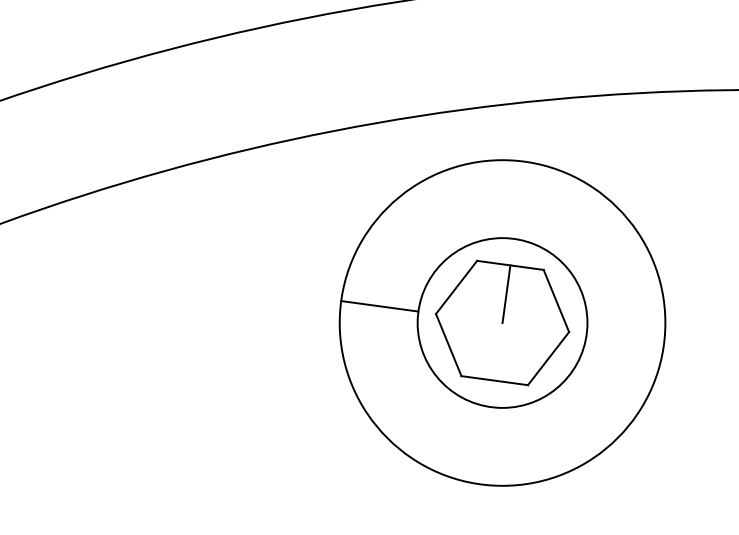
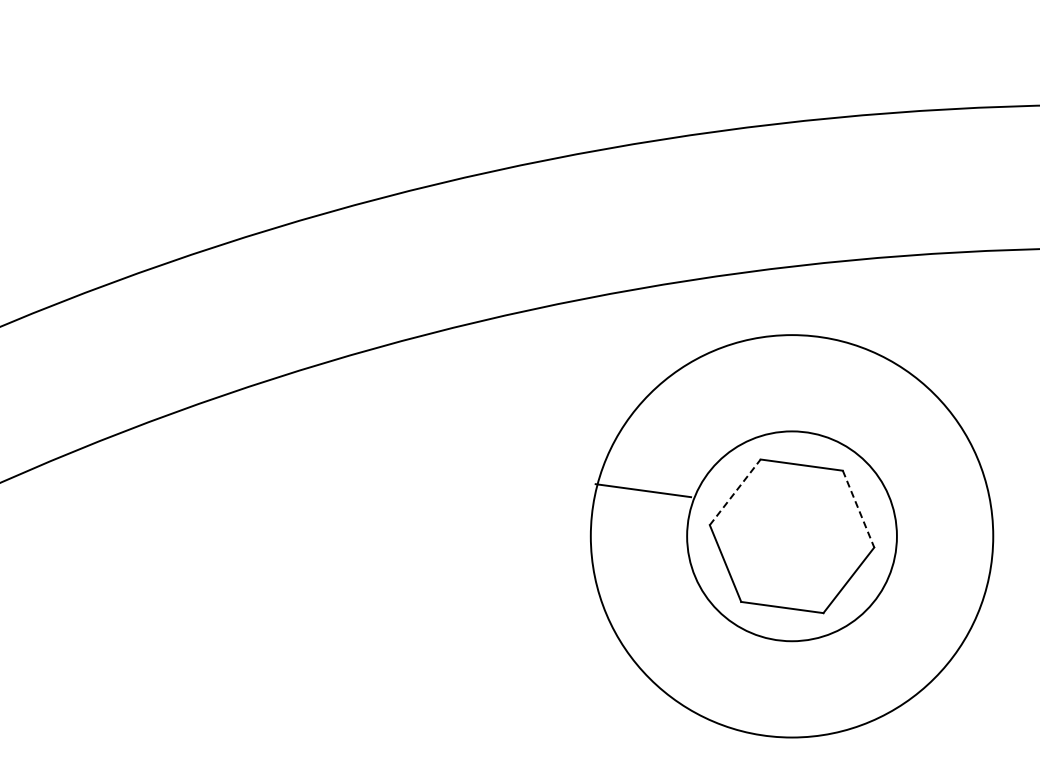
line: (456, 287) -> (735, 492), solid -> dashed
line: (506, 294) -> (796, 500), removed
line: (556, 301) -> (858, 509), solid -> dashed
line: (379, 306) -> (643, 490), moved

